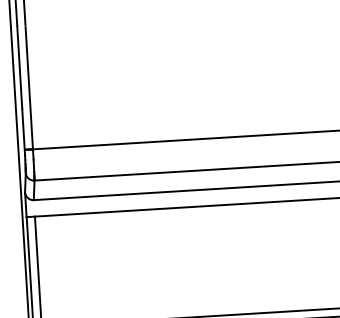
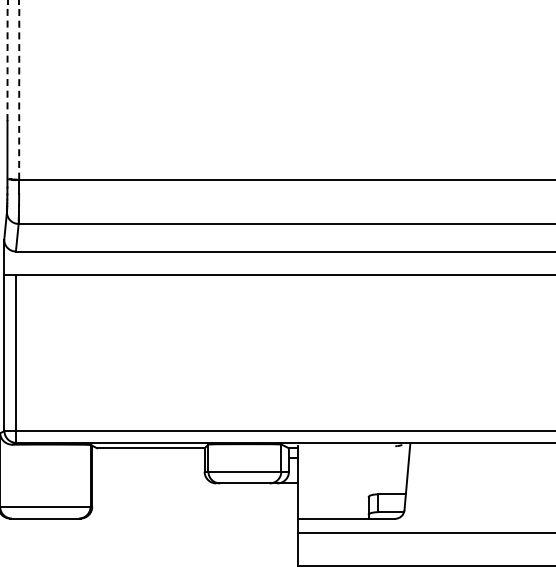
line: (19, 67) -> (7, 62), solid -> dashed
line: (29, 87) -> (19, 92), solid -> dashed

